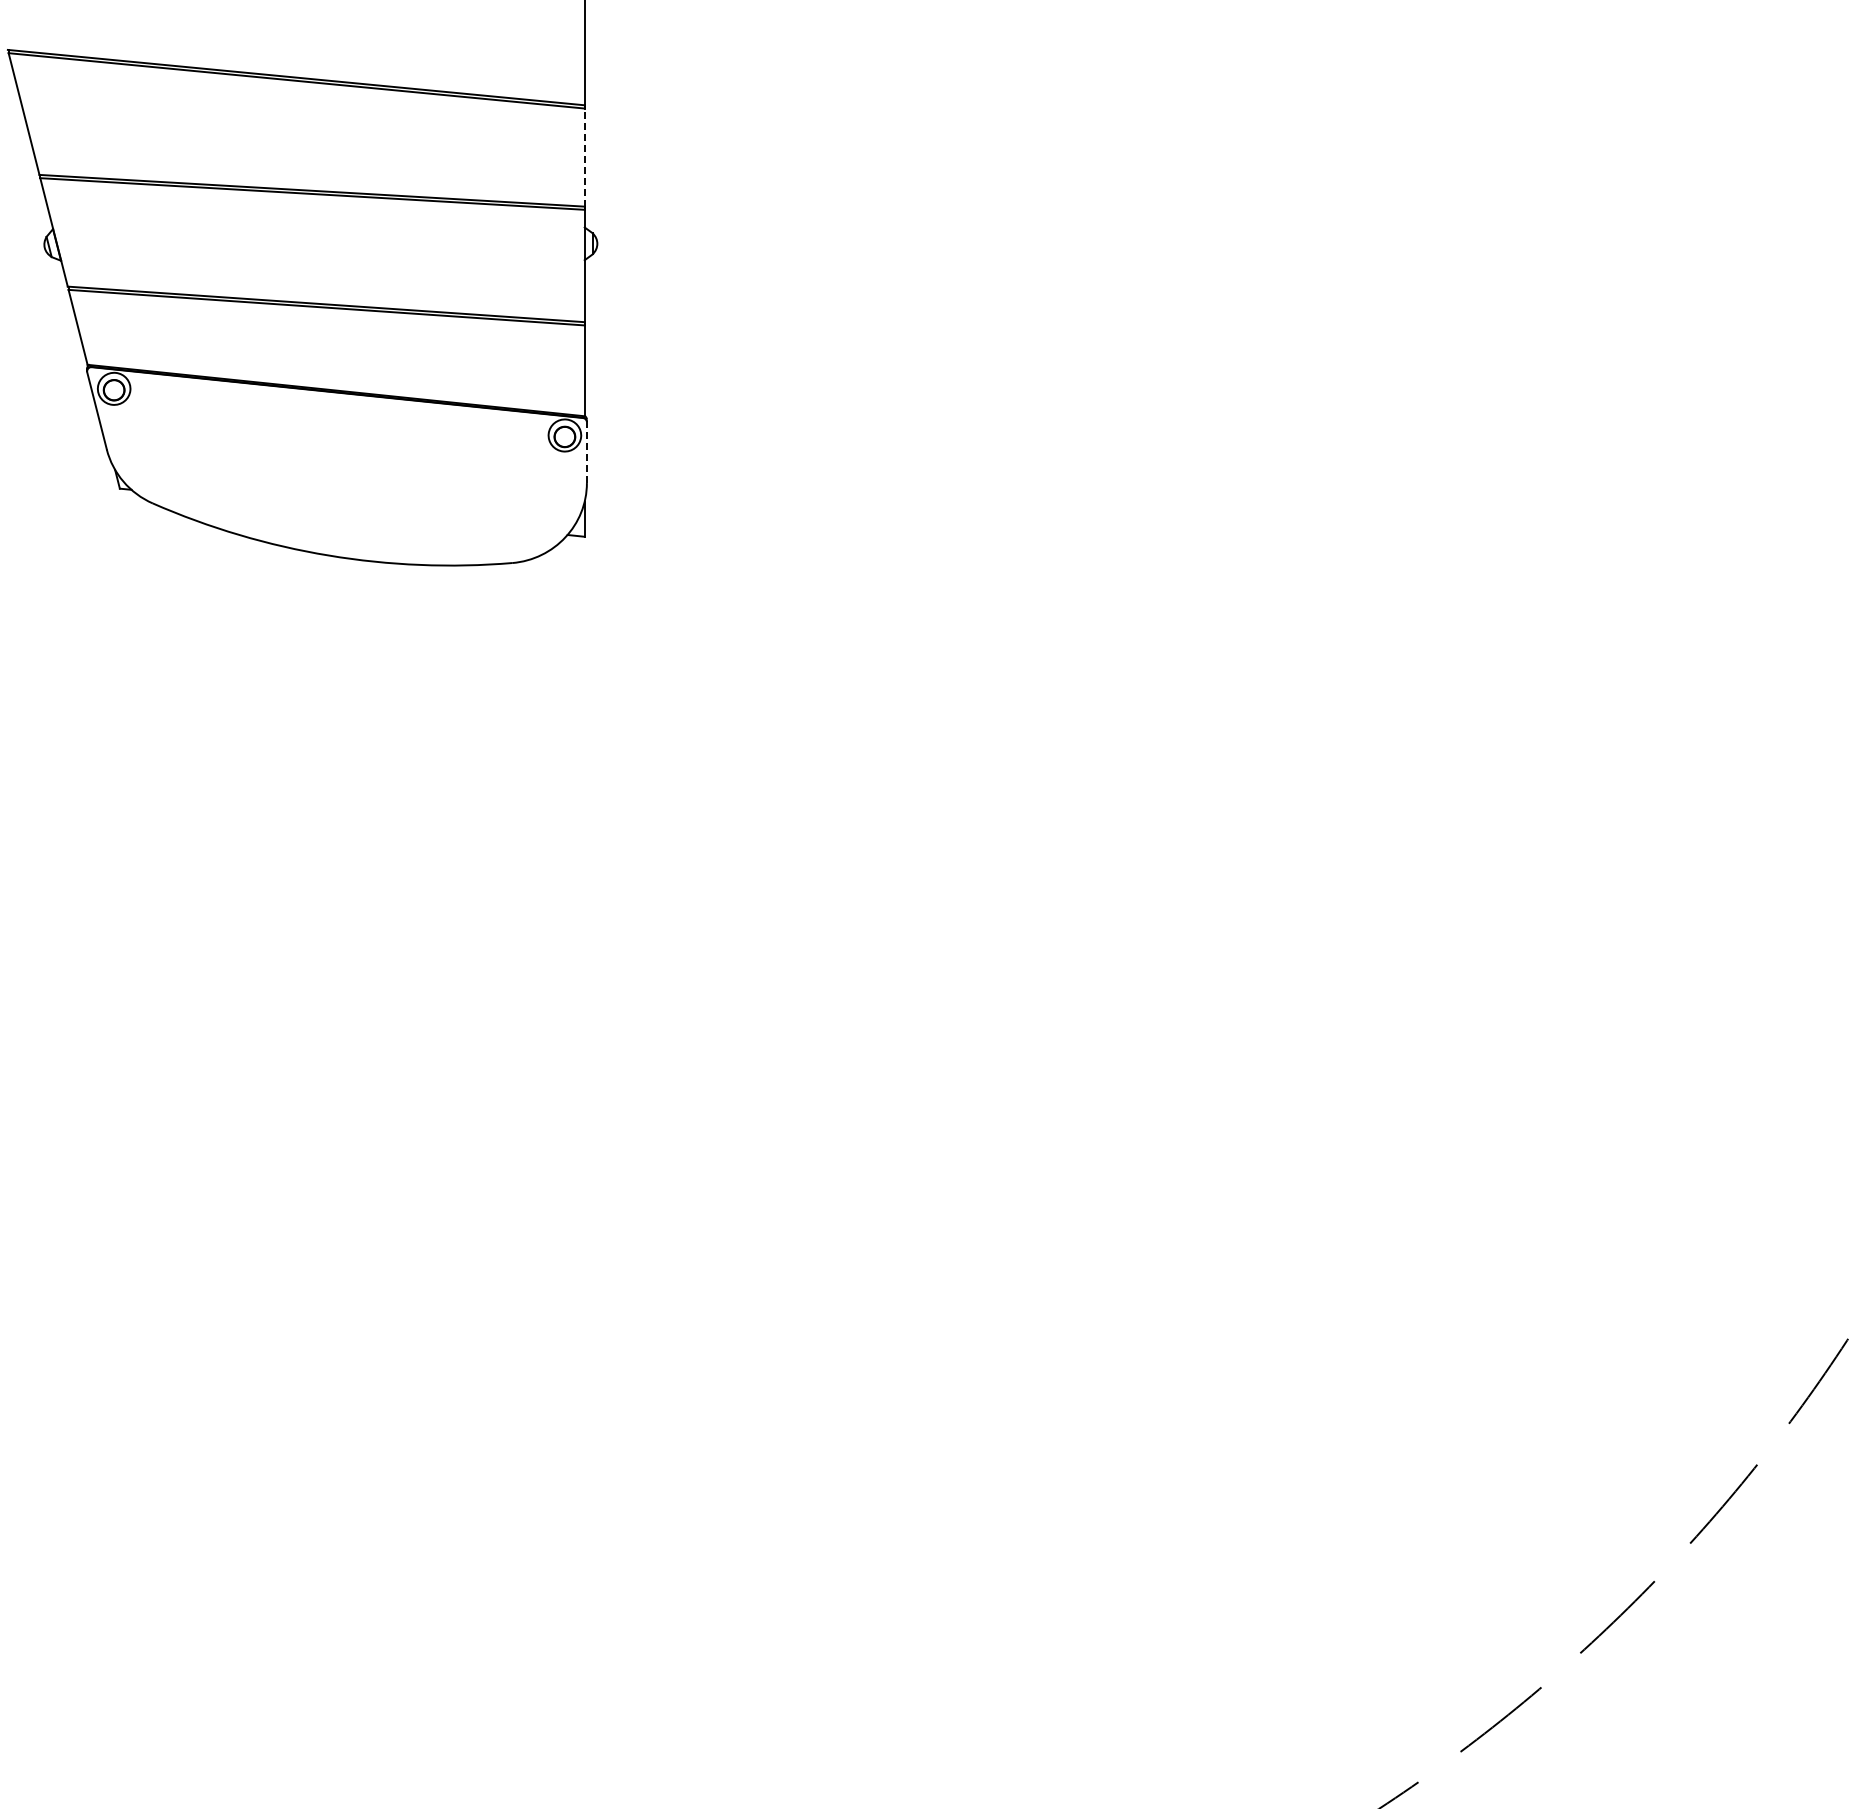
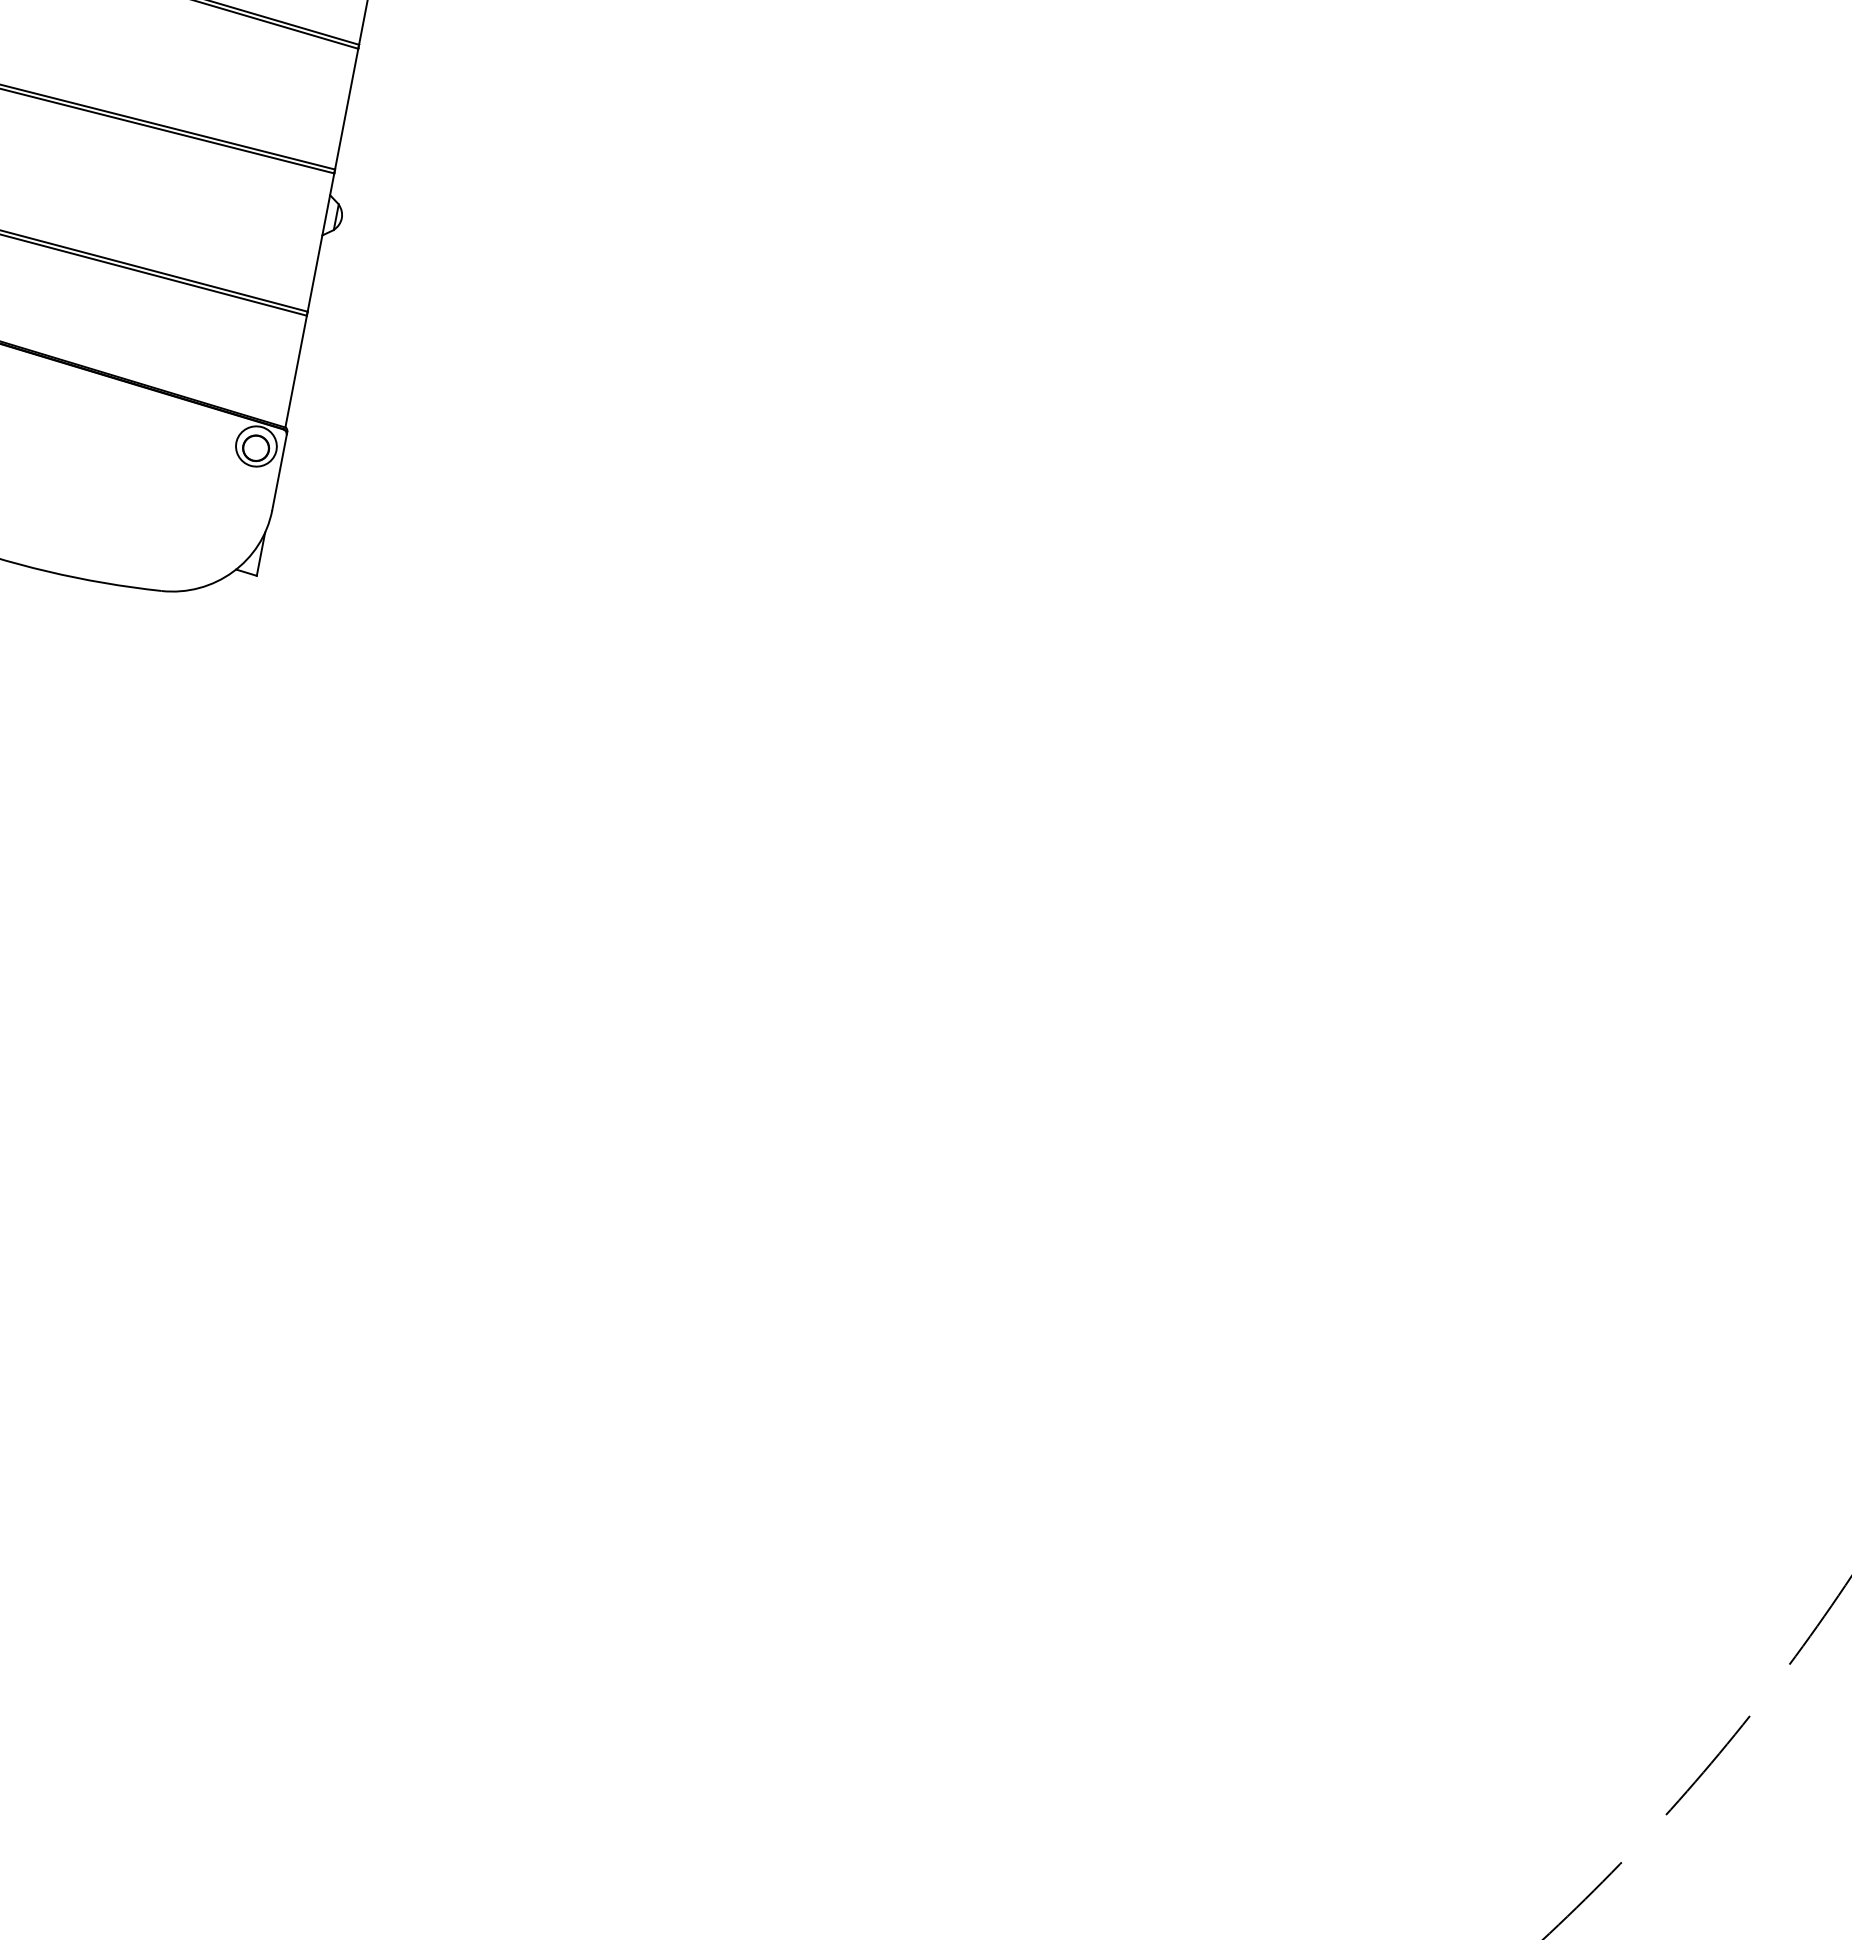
line: (584, 157) -> (346, 108), dashed -> solid
line: (586, 451) -> (279, 471), dashed -> solid

